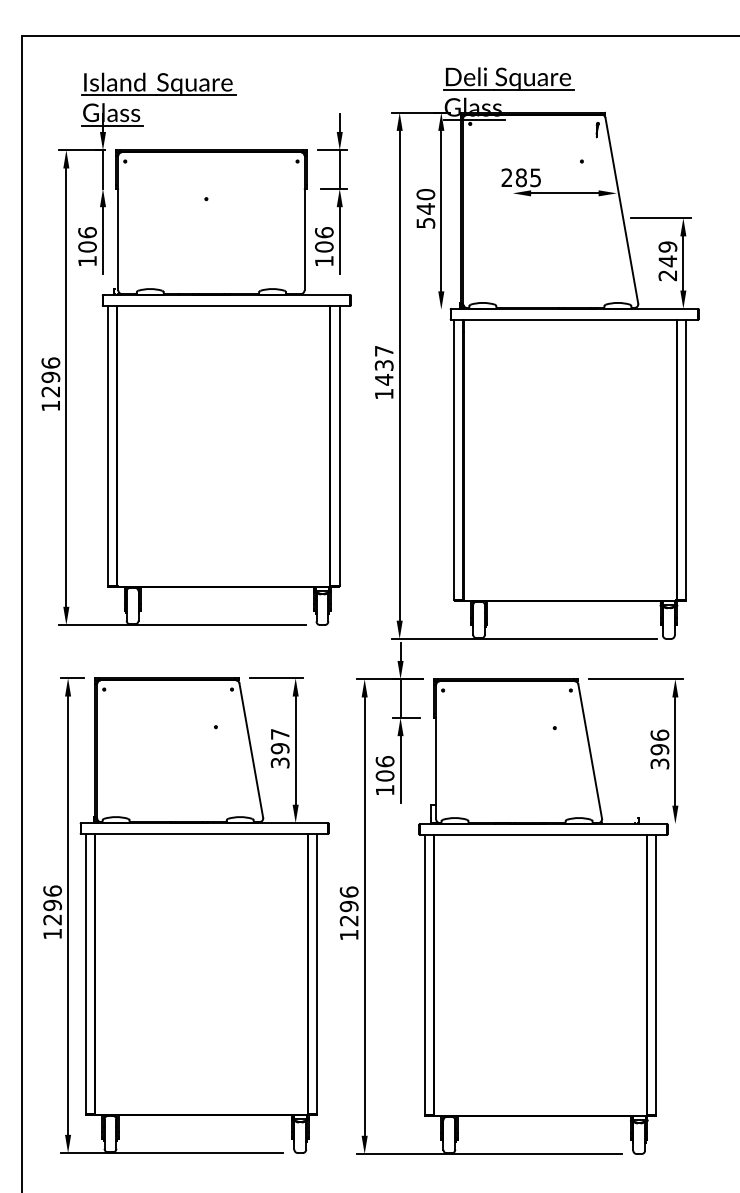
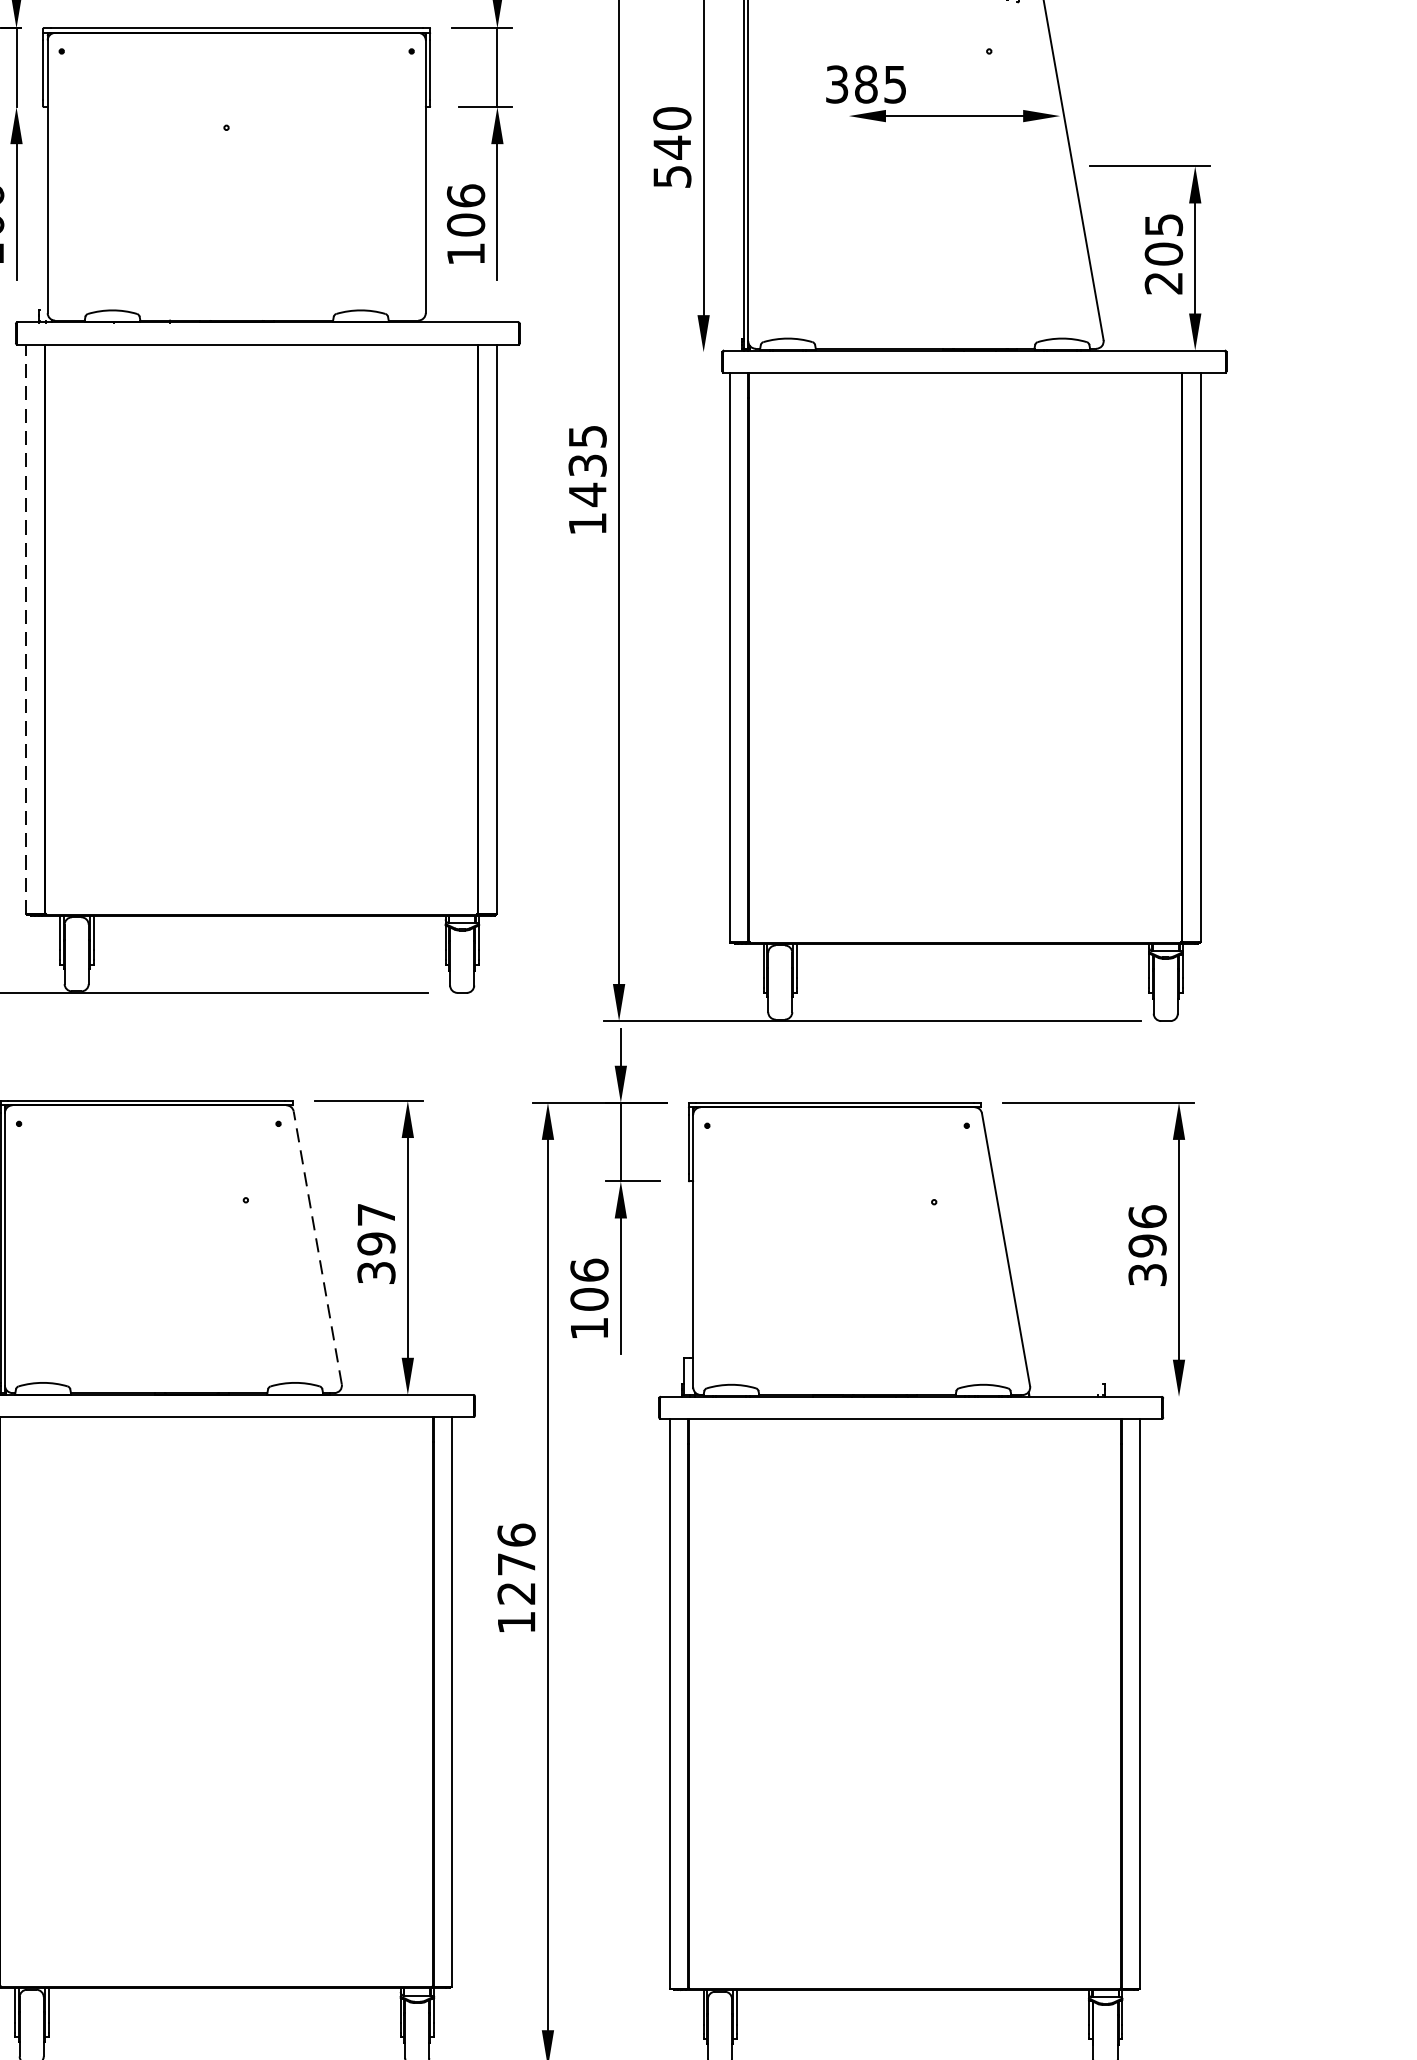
text: (506, 177) -> (836, 83), 285 -> 385
text: (667, 254) -> (1163, 240), 249 -> 205
text: (384, 351) -> (588, 437), 1437 -> 1435
line: (107, 445) -> (25, 628), solid -> dashed
line: (251, 750) -> (318, 1247), solid -> dashed
text: (348, 906) -> (515, 1564), 1296 -> 1276

